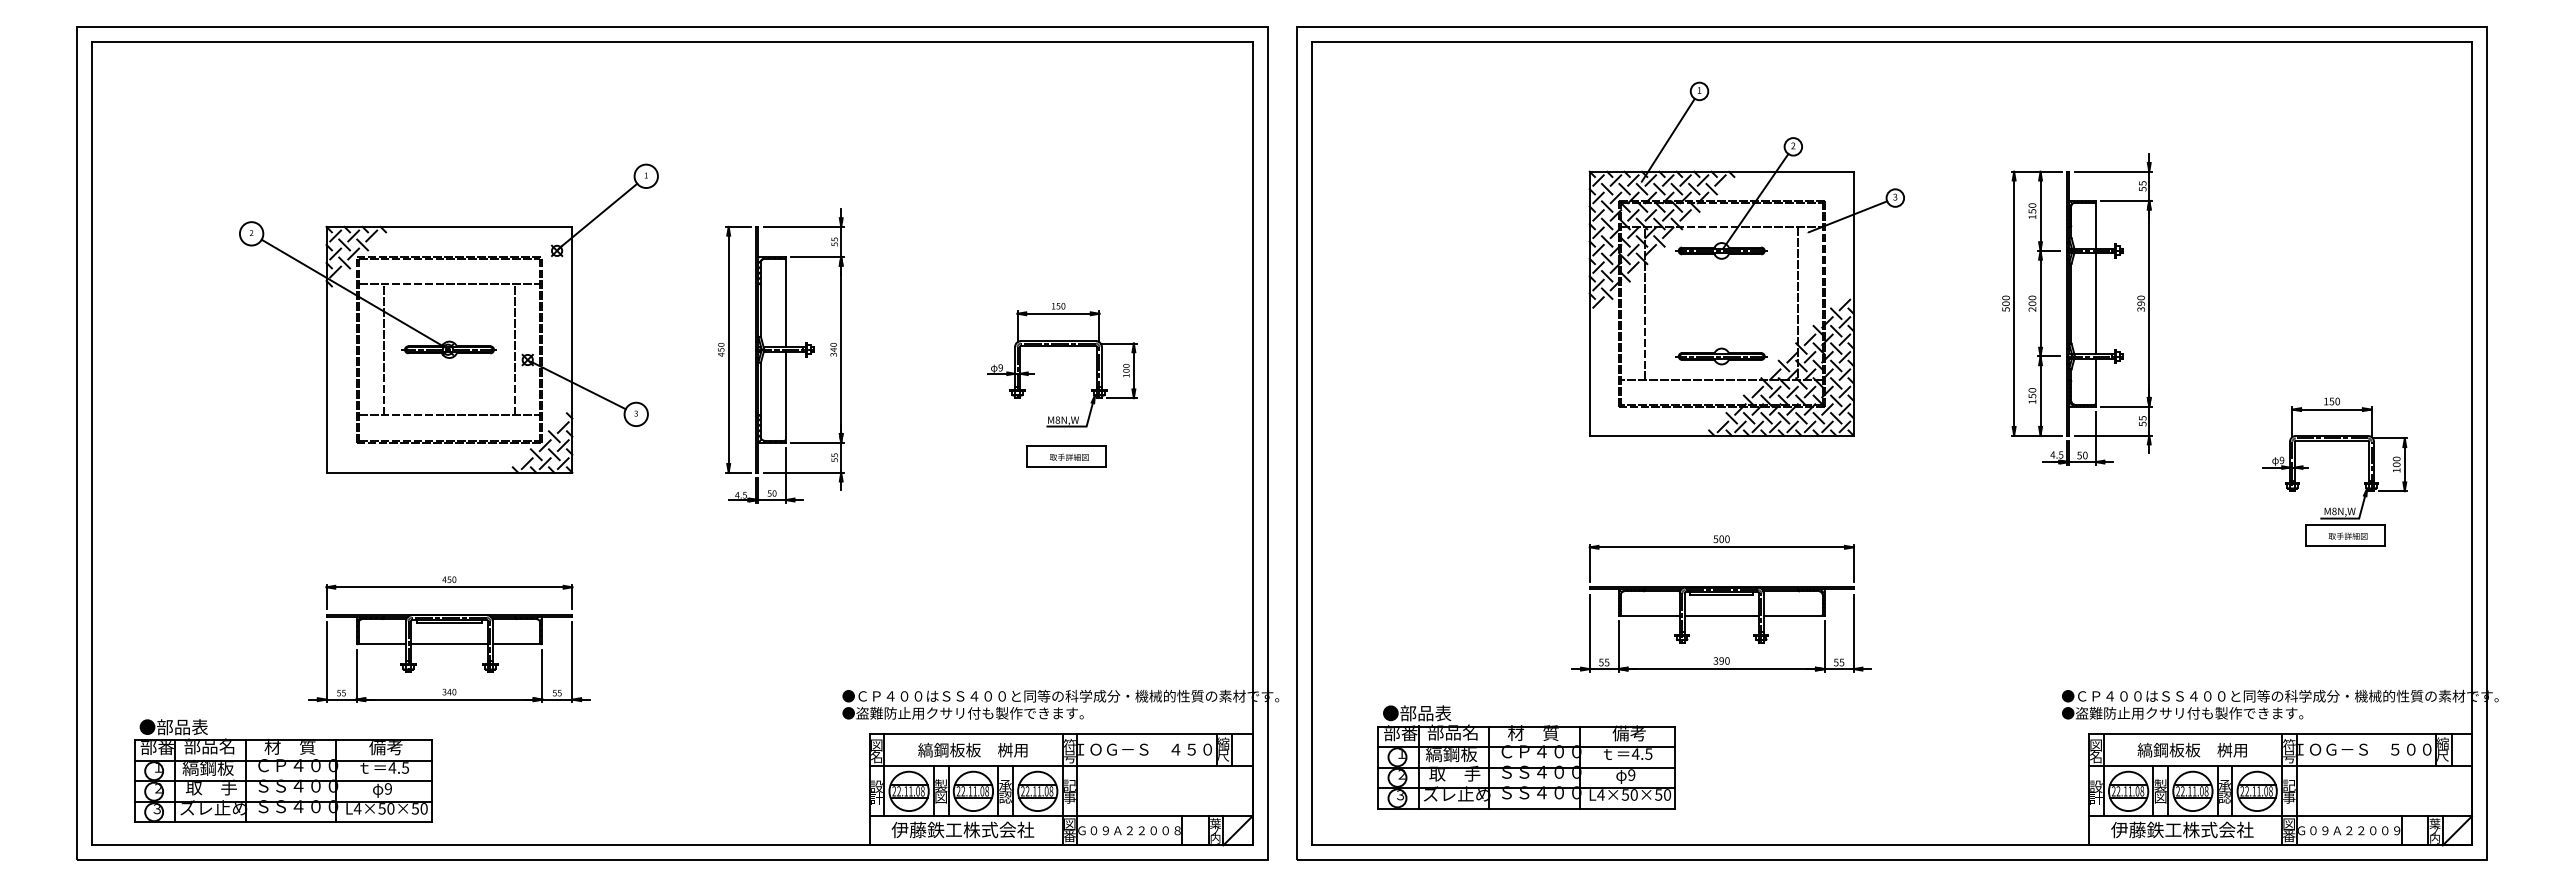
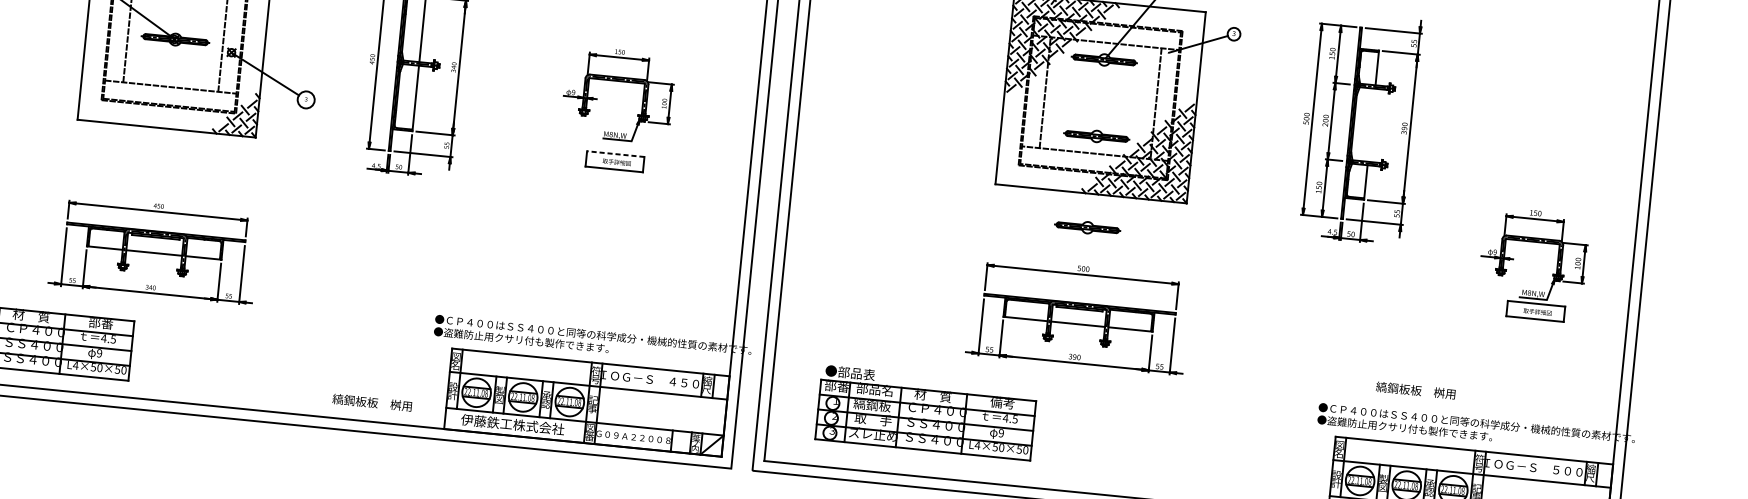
line: (2095, 303) -> (1371, 125), removed
line: (1066, 446) -> (615, 154), solid -> dashed
part: (1721, 482) -> (1087, 227), added
text: (385, 748) -> (100, 323), 備考 -> 部番
text: (972, 749) -> (372, 402), moved
text: (2191, 749) -> (1415, 389), moved

